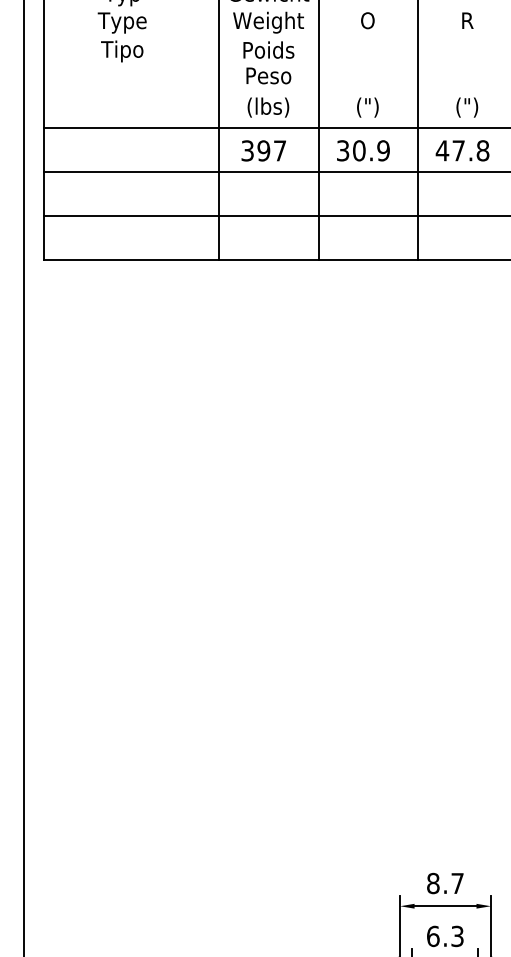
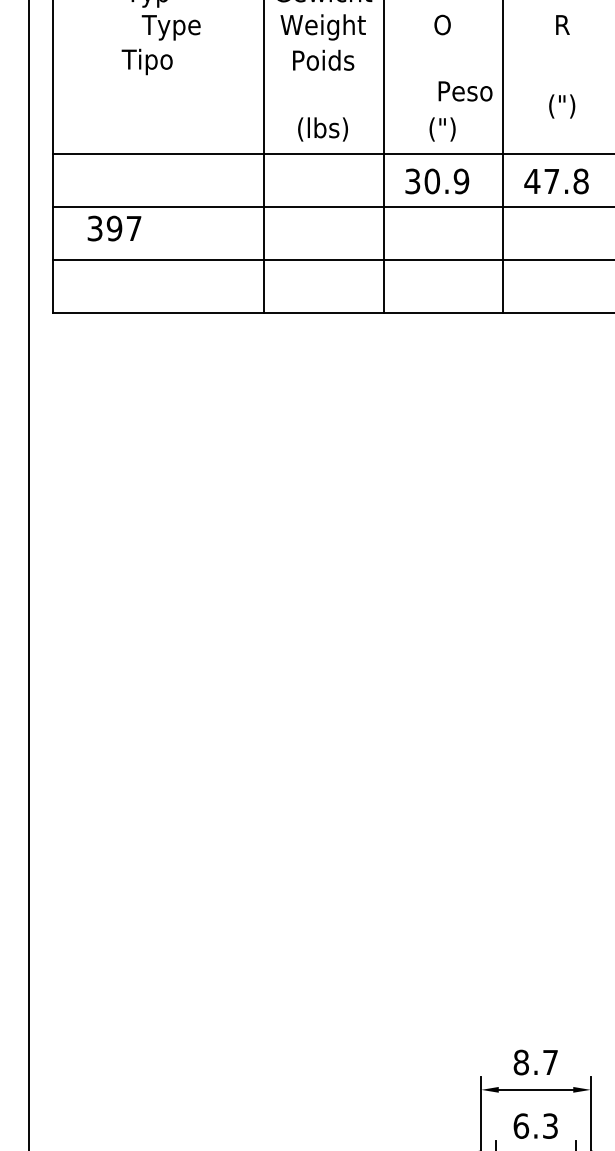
text: (121, 22) -> (170, 27), moved
text: (268, 76) -> (465, 91), moved
text: (467, 107) -> (562, 106), moved
text: (263, 150) -> (114, 228), moved

